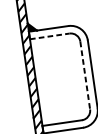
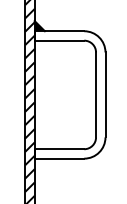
line: (49, 36) -> (59, 40), dashed -> solid
line: (85, 75) -> (96, 95), dashed -> solid

